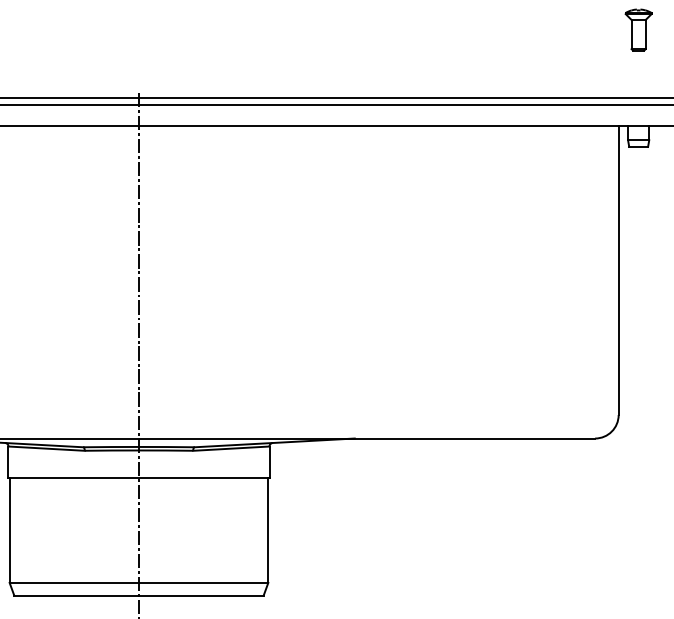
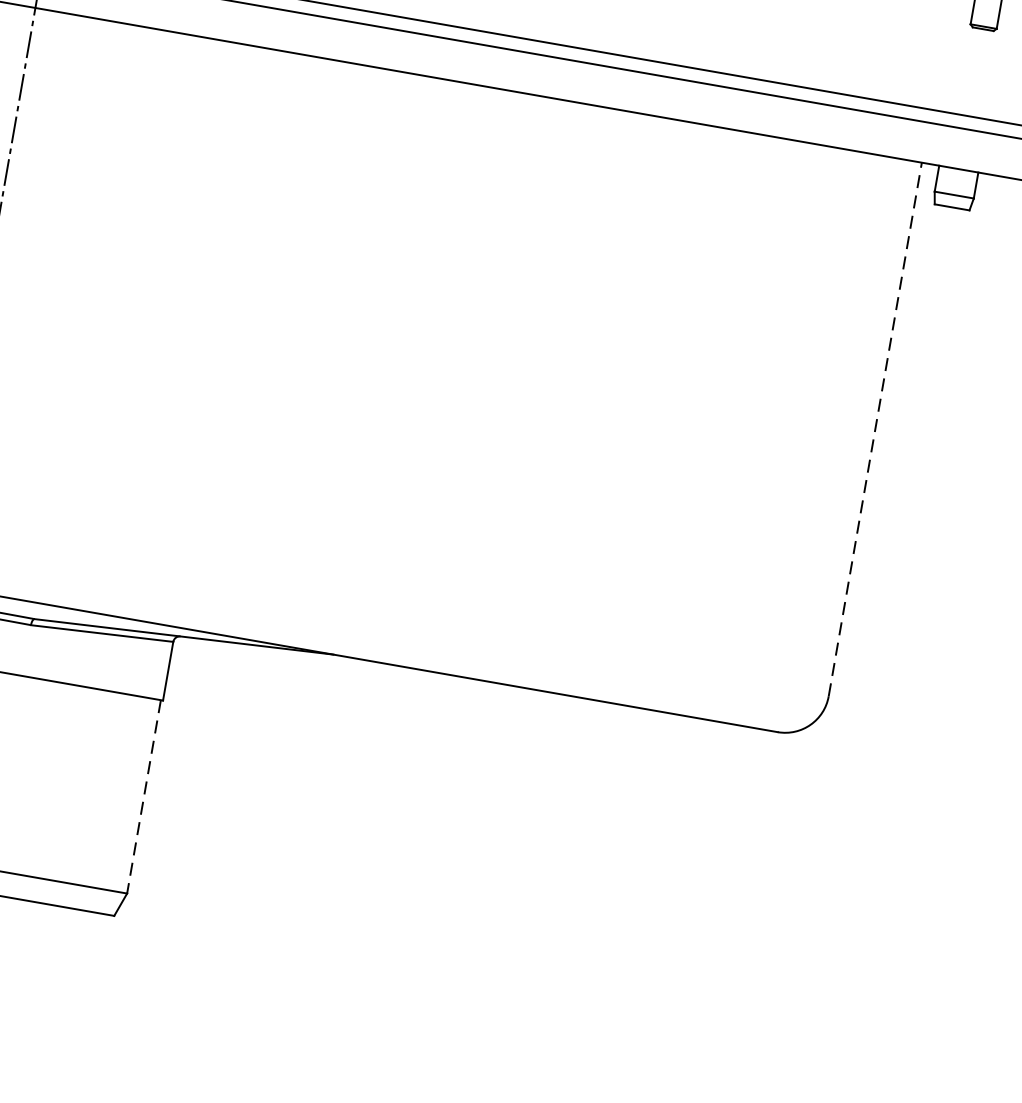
line: (618, 270) -> (875, 429), solid -> dashed
line: (268, 531) -> (144, 798), solid -> dashed

